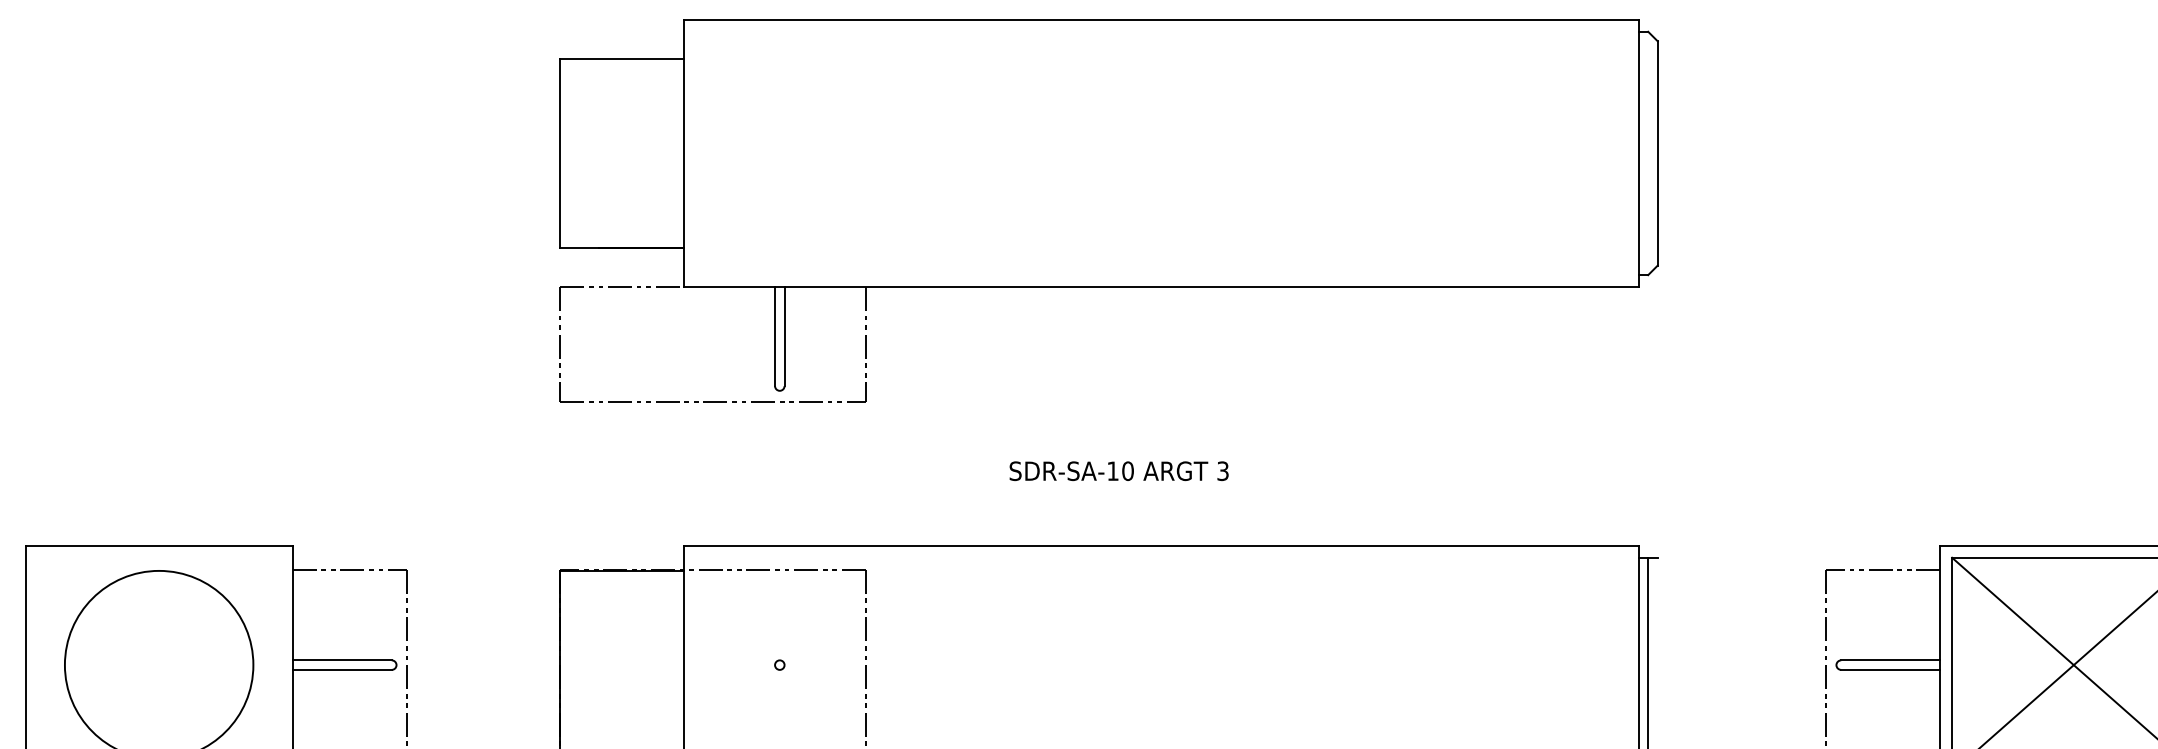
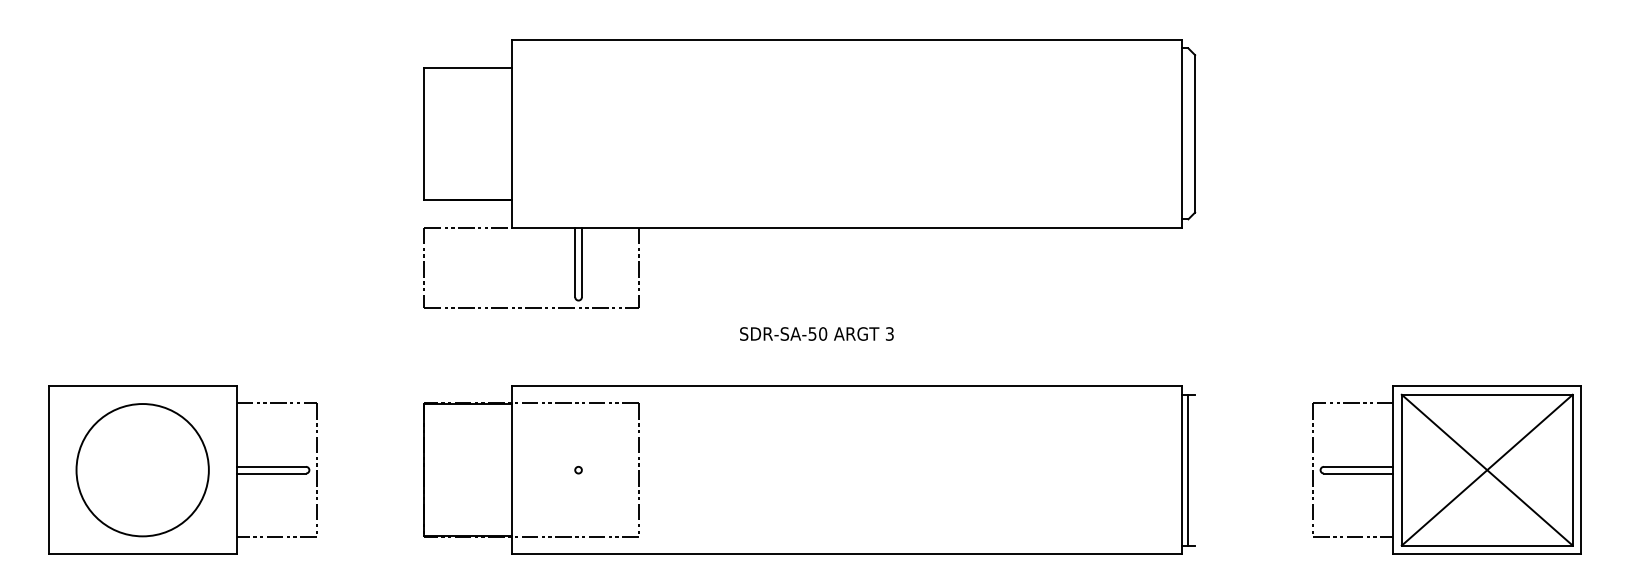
part: (1108, 209) -> (809, 173), moved
text: (1112, 470) -> (812, 333), SDR-SA-10 -> SDR-SA-50

